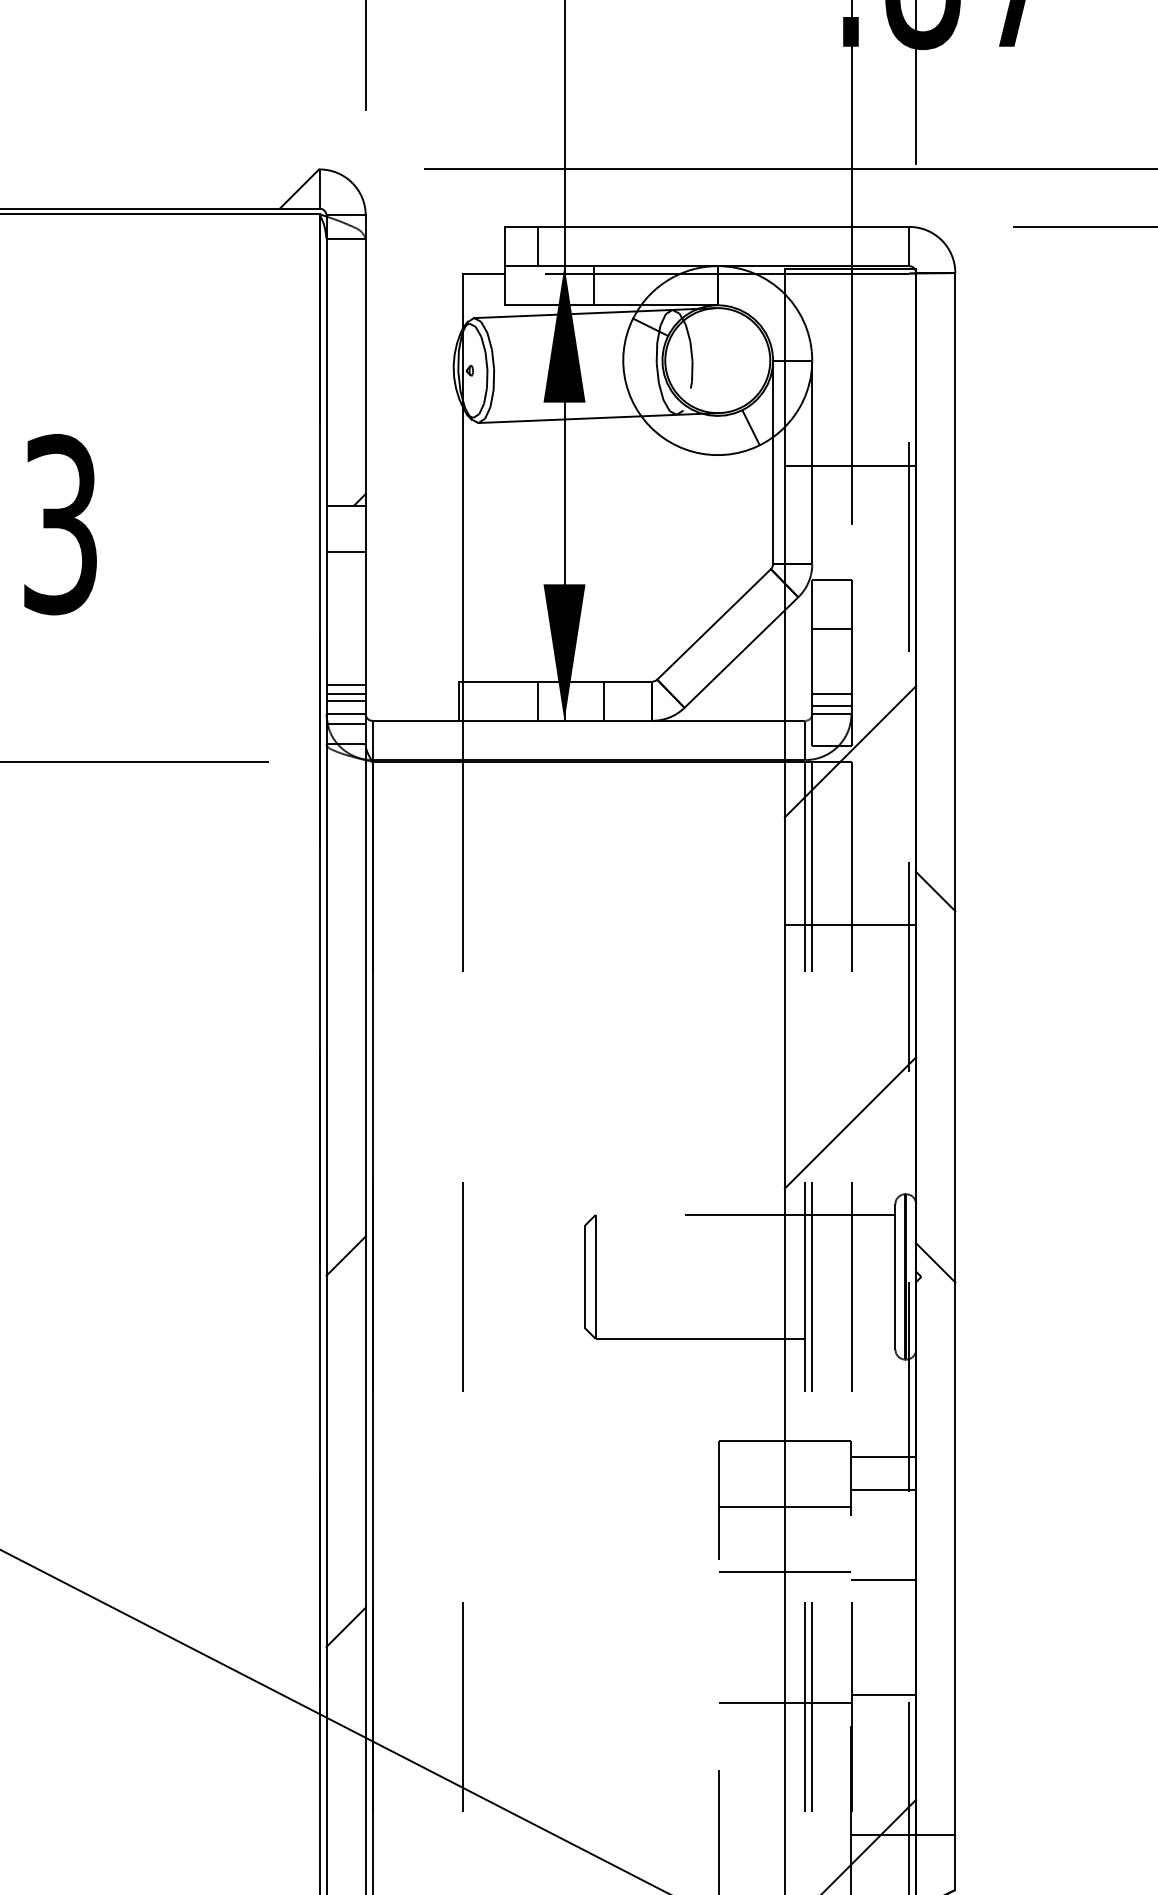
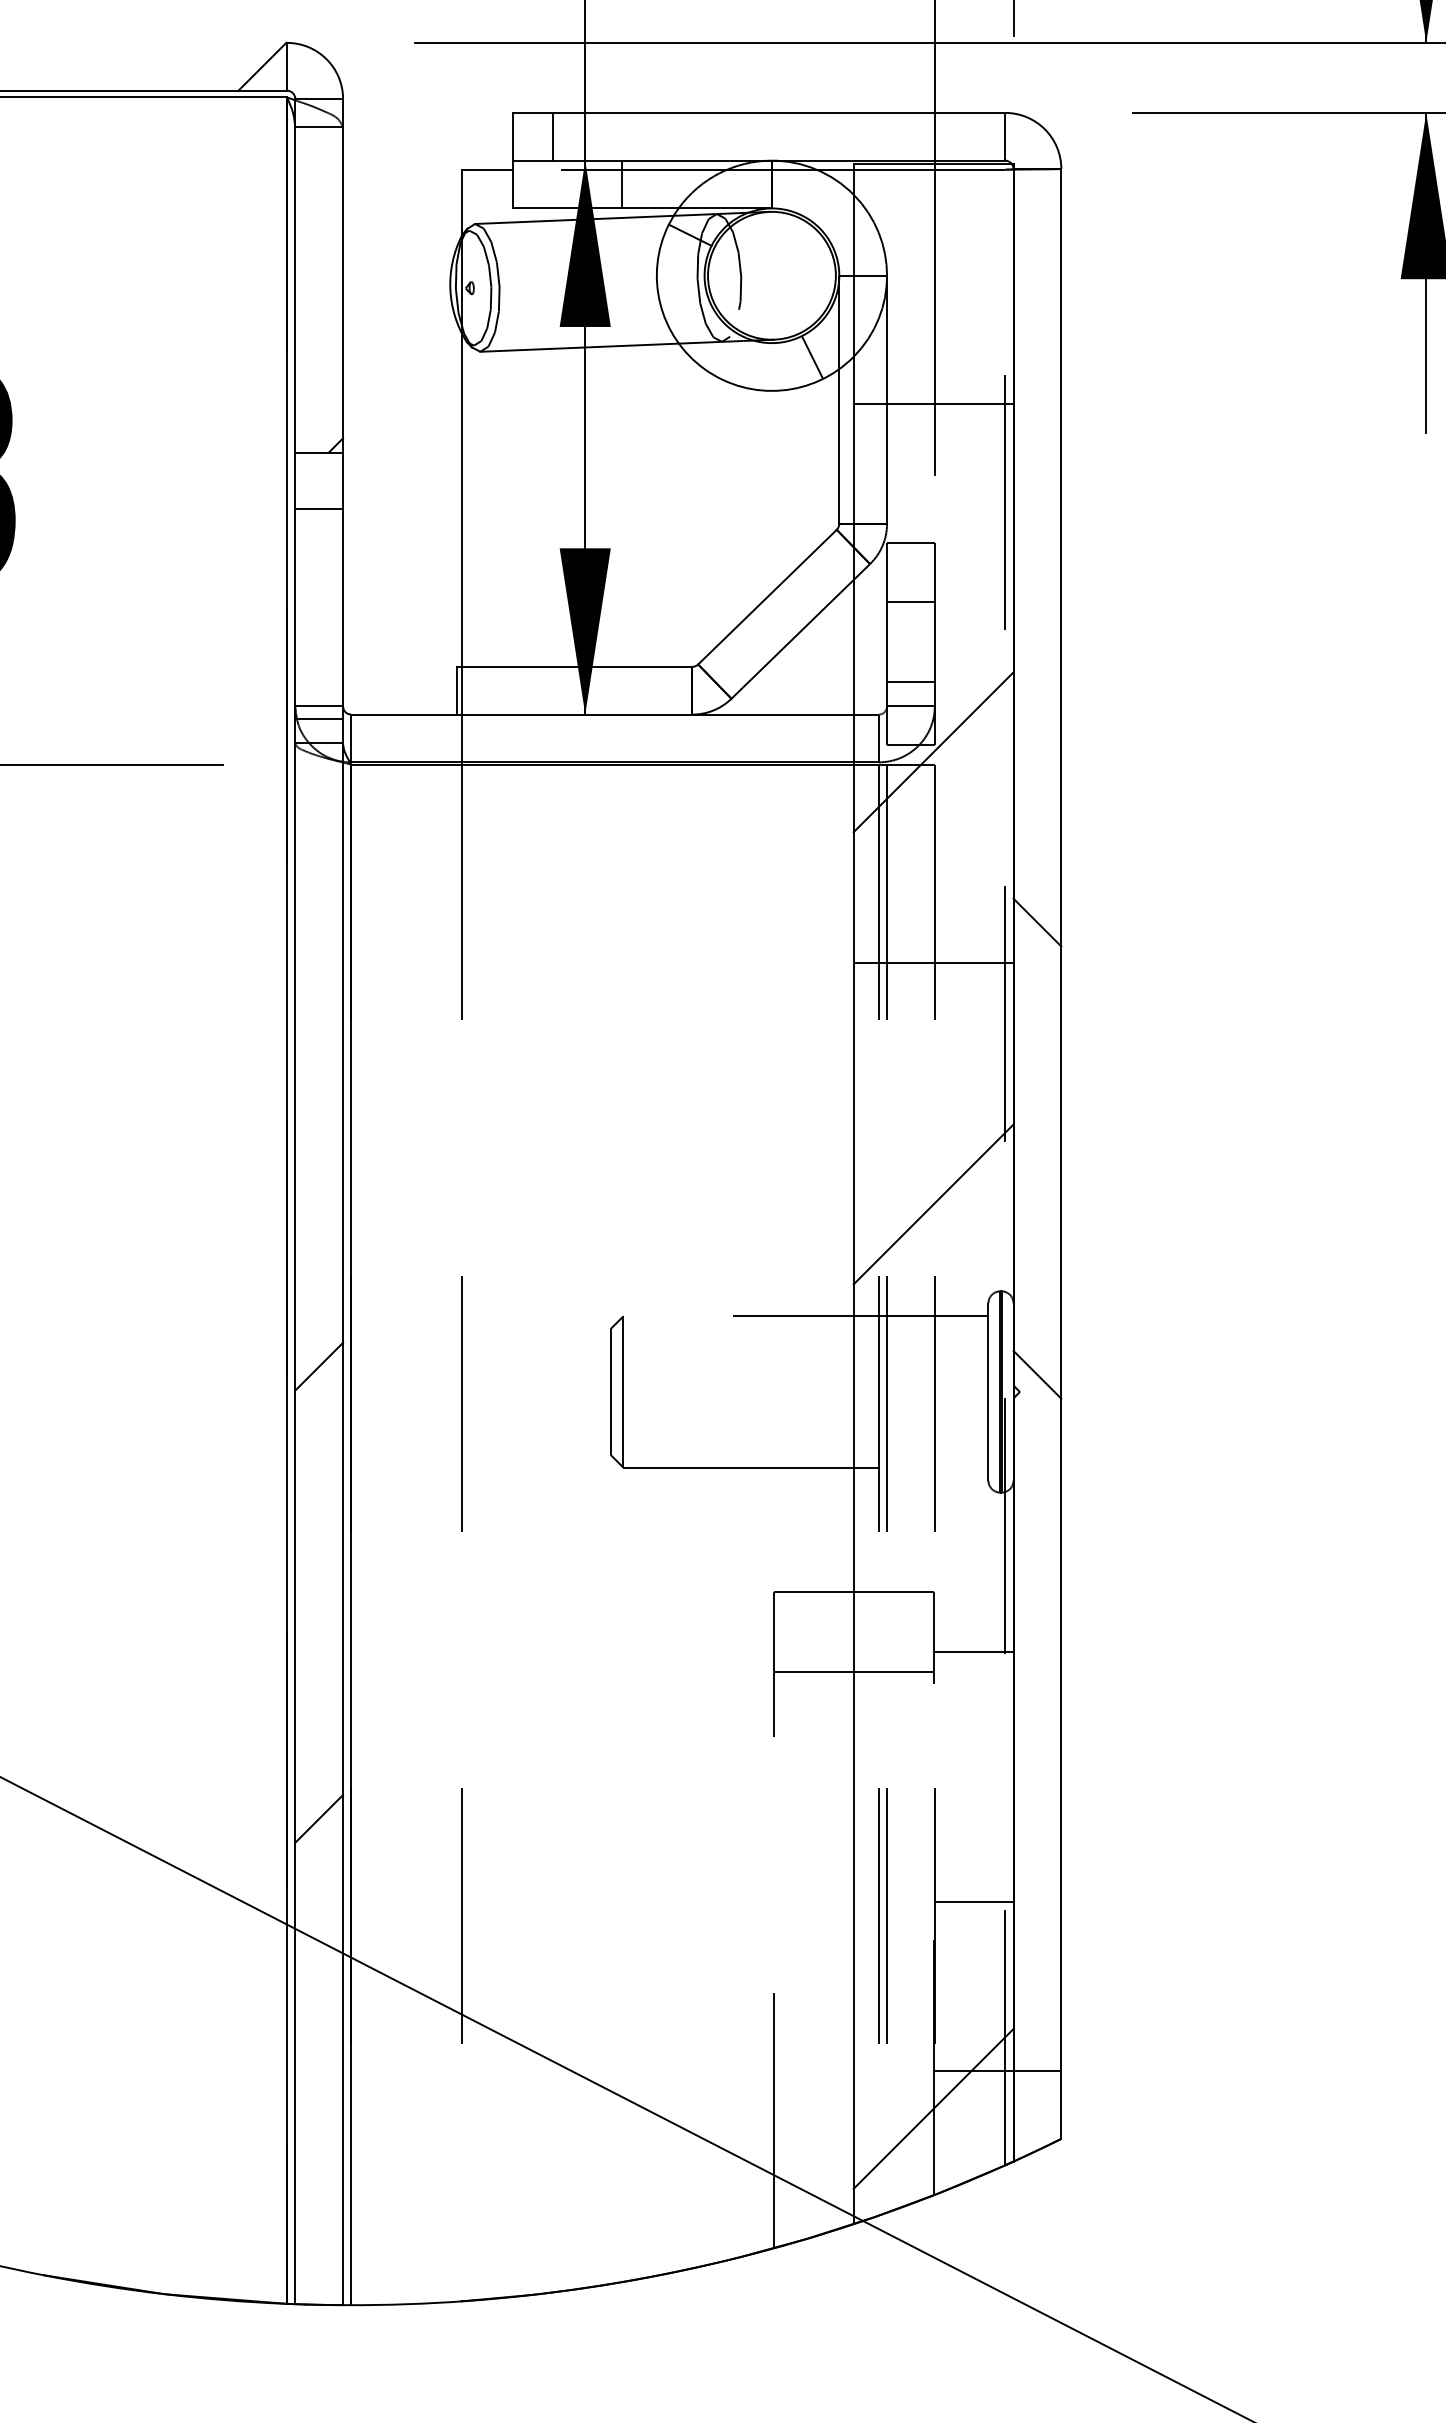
line: (346, 684) -> (319, 670), removed
line: (346, 694) -> (319, 682), removed
line: (346, 701) -> (319, 690), removed
line: (538, 701) -> (553, 690), removed
line: (604, 701) -> (633, 690), removed
line: (831, 705) -> (910, 696), removed
line: (883, 1457) -> (973, 1611), removed
line: (784, 1572) -> (853, 1751), removed
line: (883, 1580) -> (973, 1761), removed
line: (784, 1703) -> (853, 1911), removed

